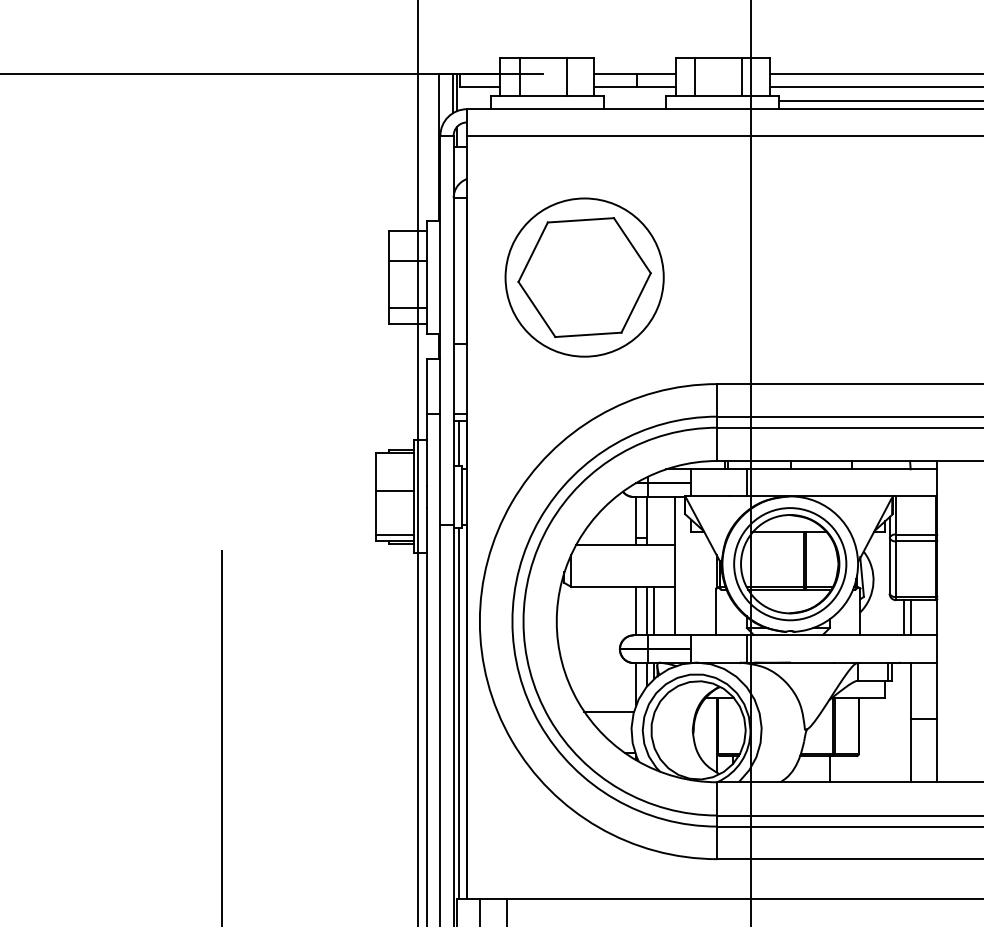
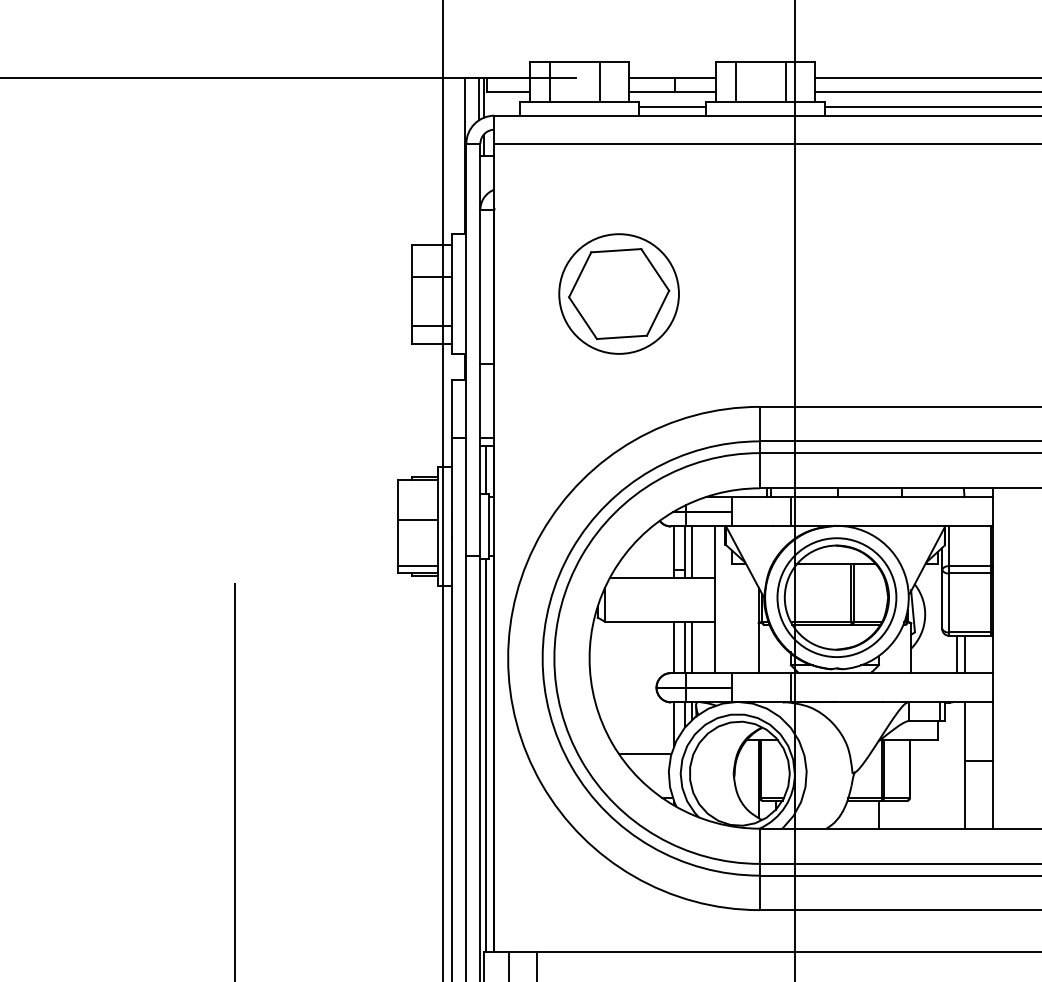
line: (635, 100) -> (672, 106), added
part: (584, 277) -> (618, 293), size x0.71
line: (653, 520) -> (692, 551), added

